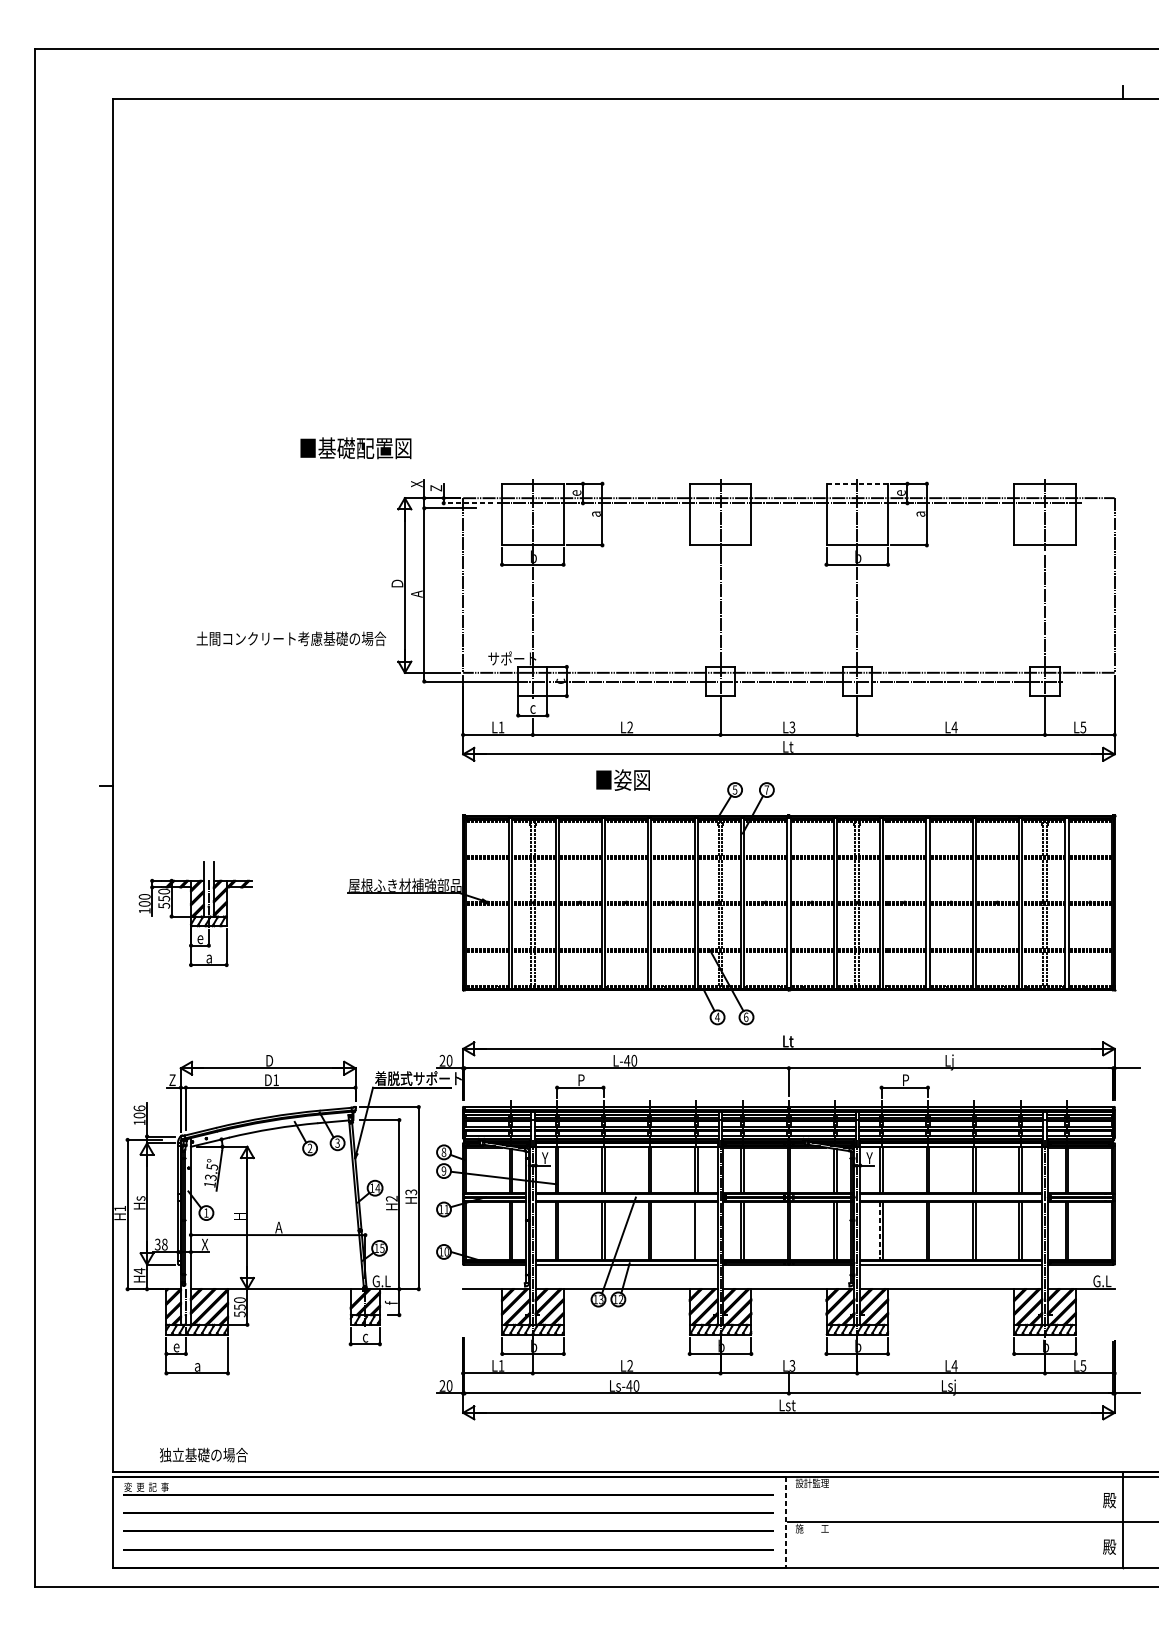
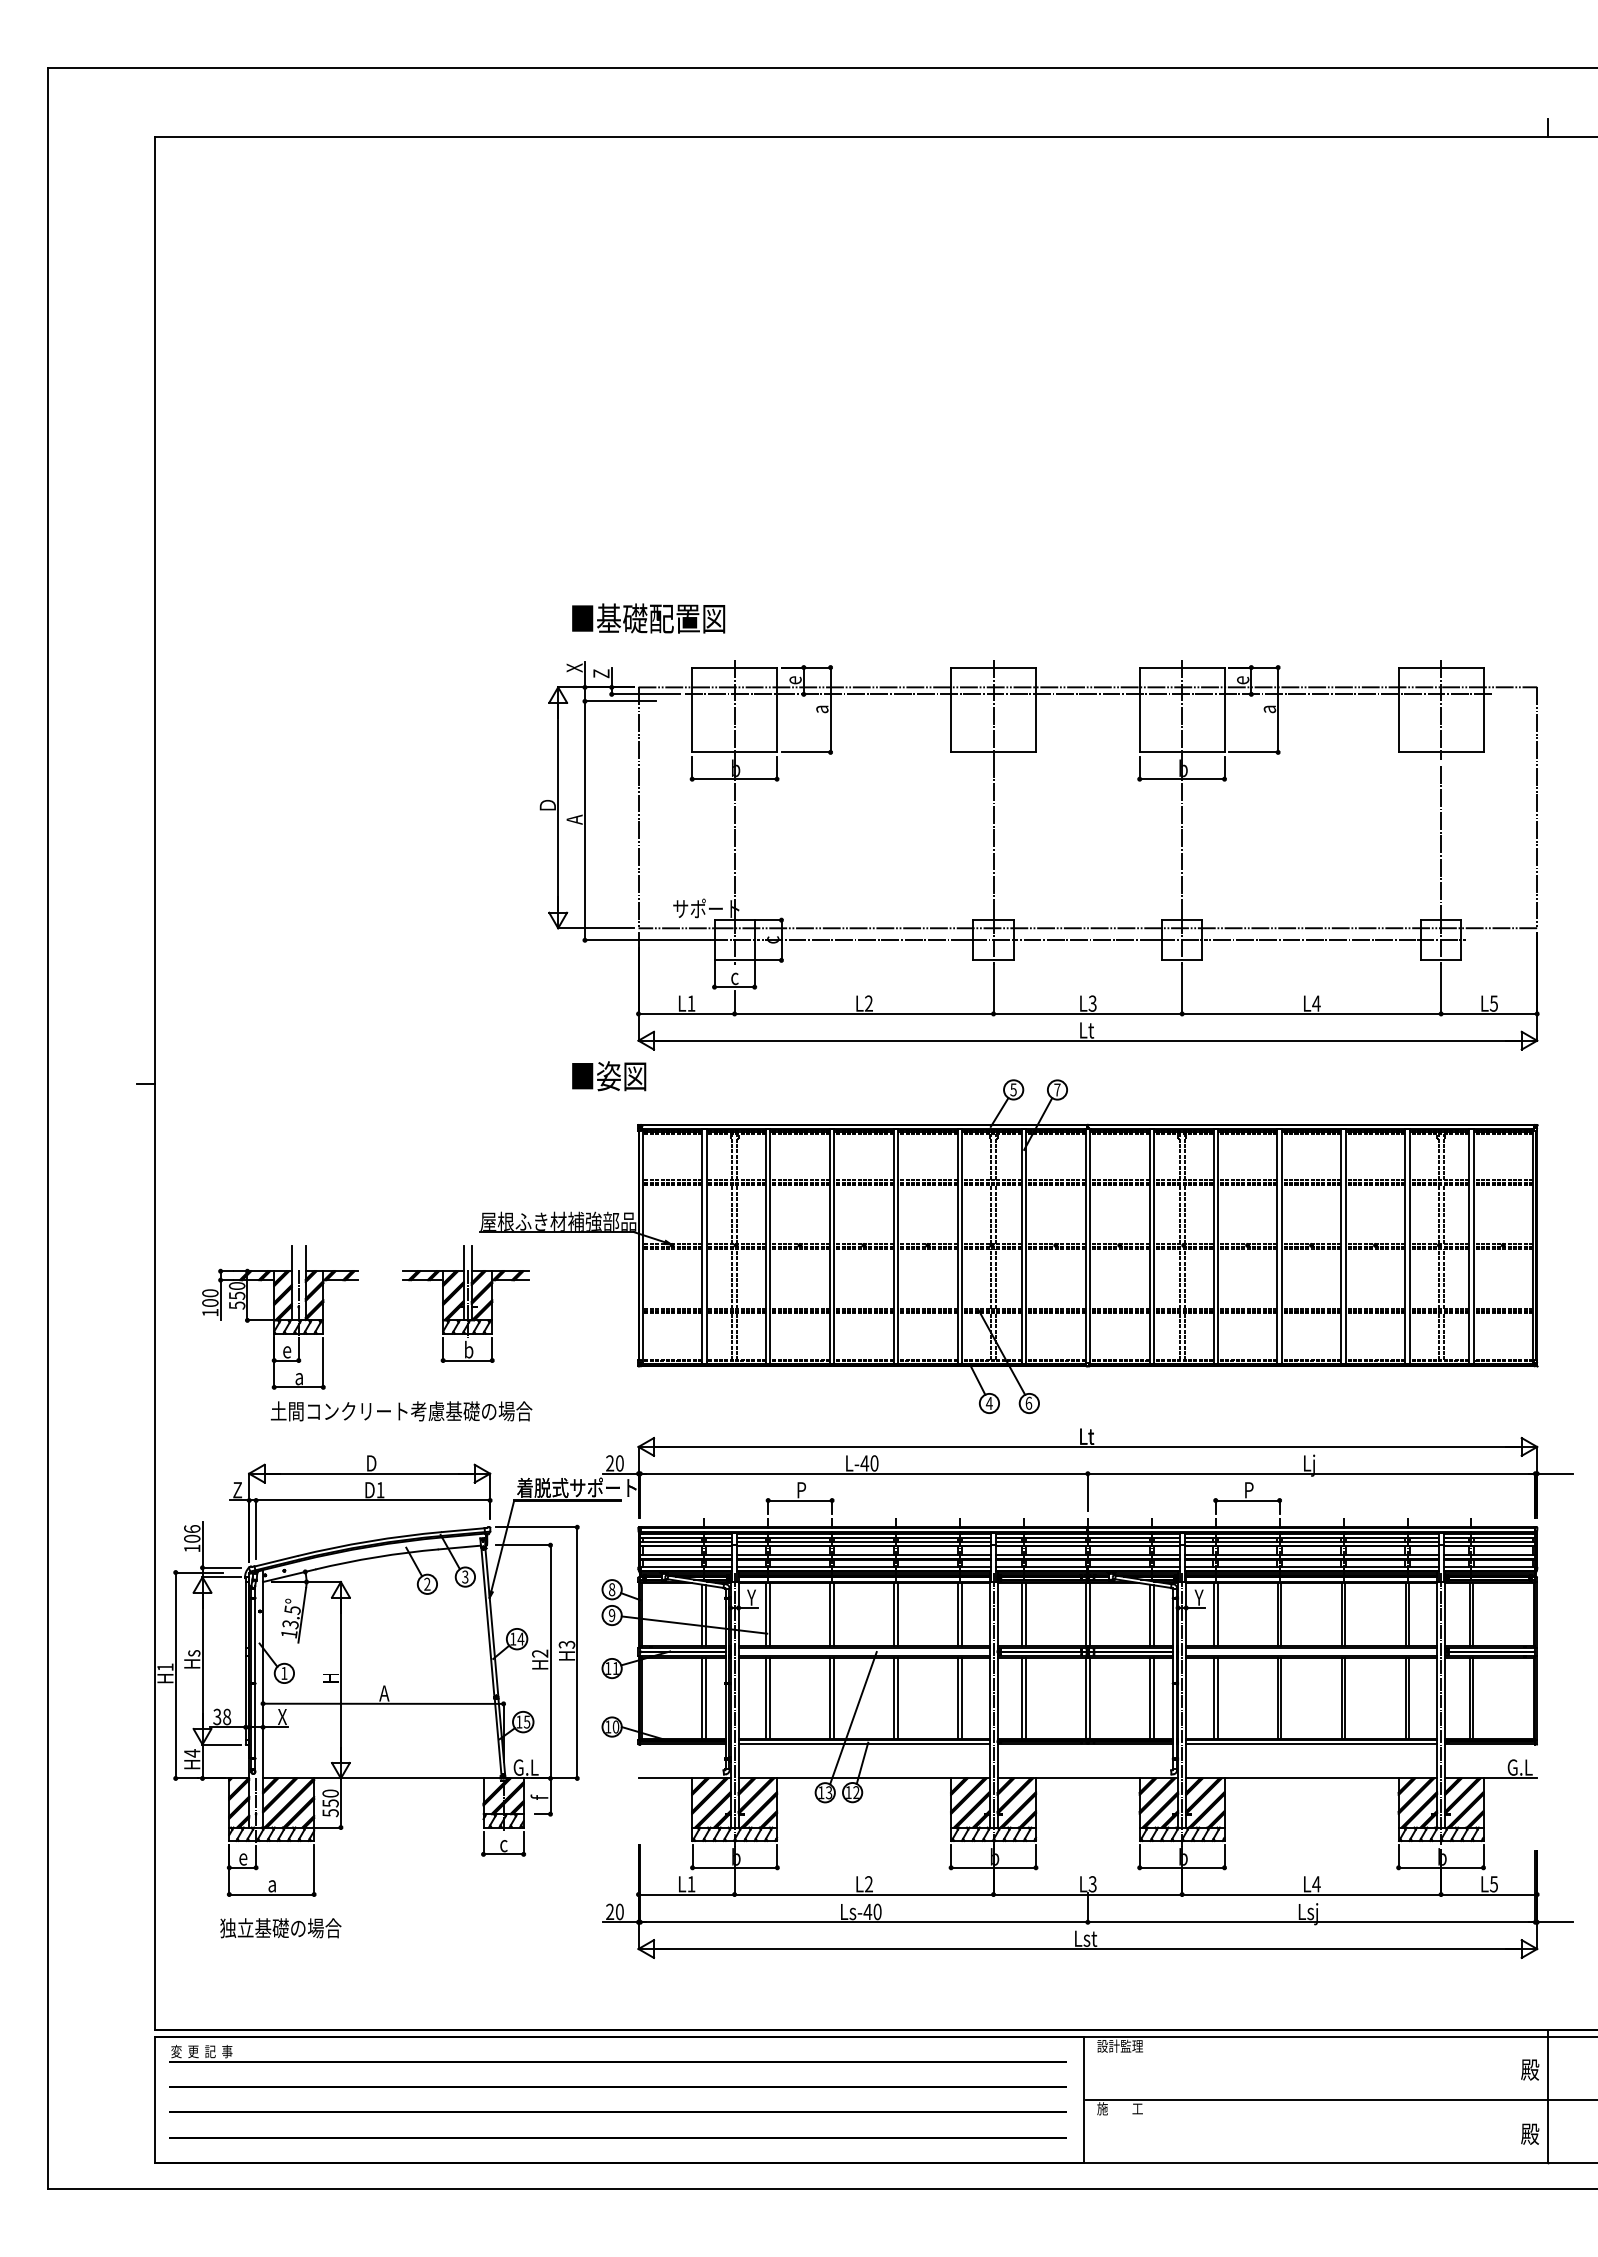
text: (355, 448) -> (648, 618), moved
line: (856, 483) -> (1181, 667), dashed -> solid
line: (468, 503) -> (645, 694), dashed -> solid
text: (291, 638) -> (401, 1411), moved
text: (623, 780) -> (609, 1076), moved
part: (195, 914) -> (280, 1317), moved
part: (337, 944) -> (465, 1303), added
line: (697, 1230) -> (961, 1697), added
line: (880, 1231) -> (1213, 1698), dashed -> solid
text: (203, 1455) -> (280, 1928), moved
line: (785, 1521) -> (1083, 2099), dashed -> solid

